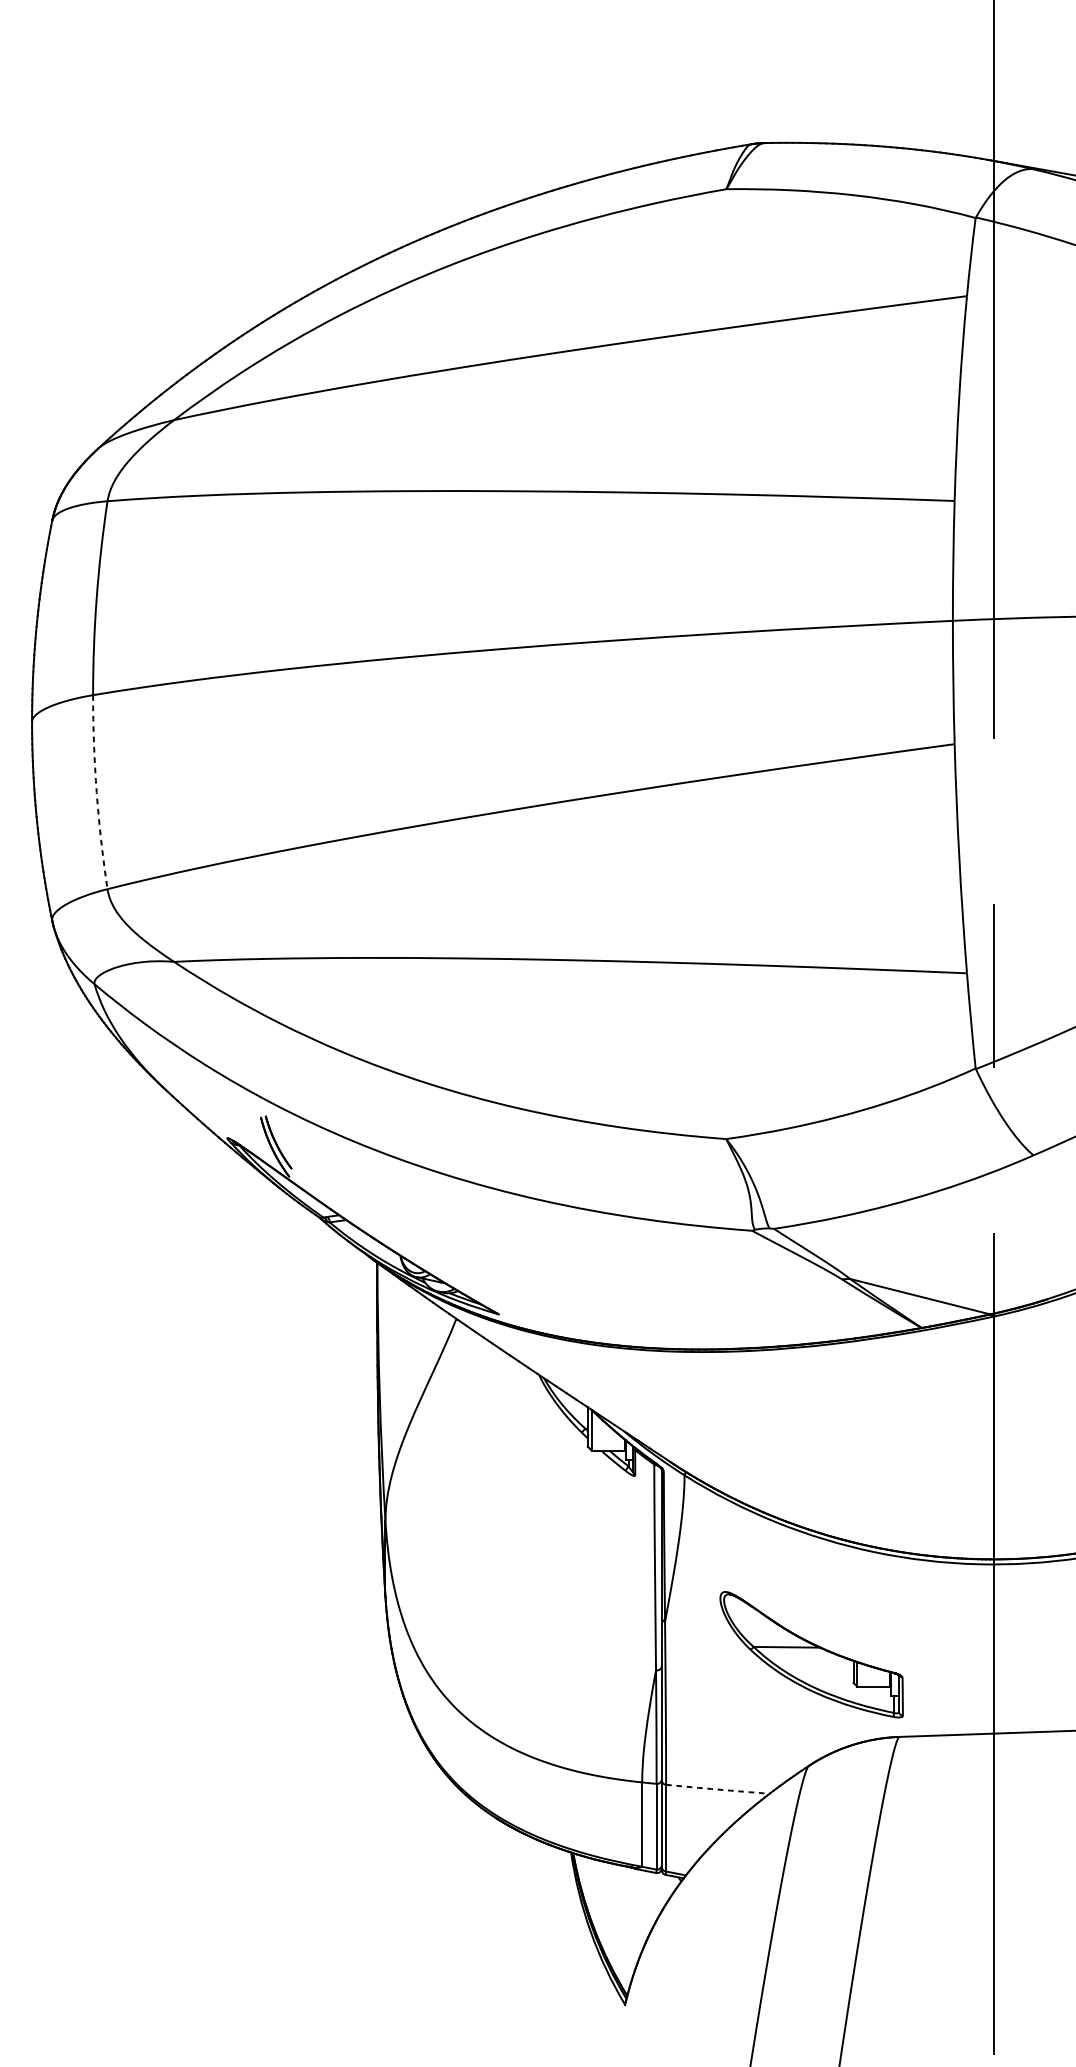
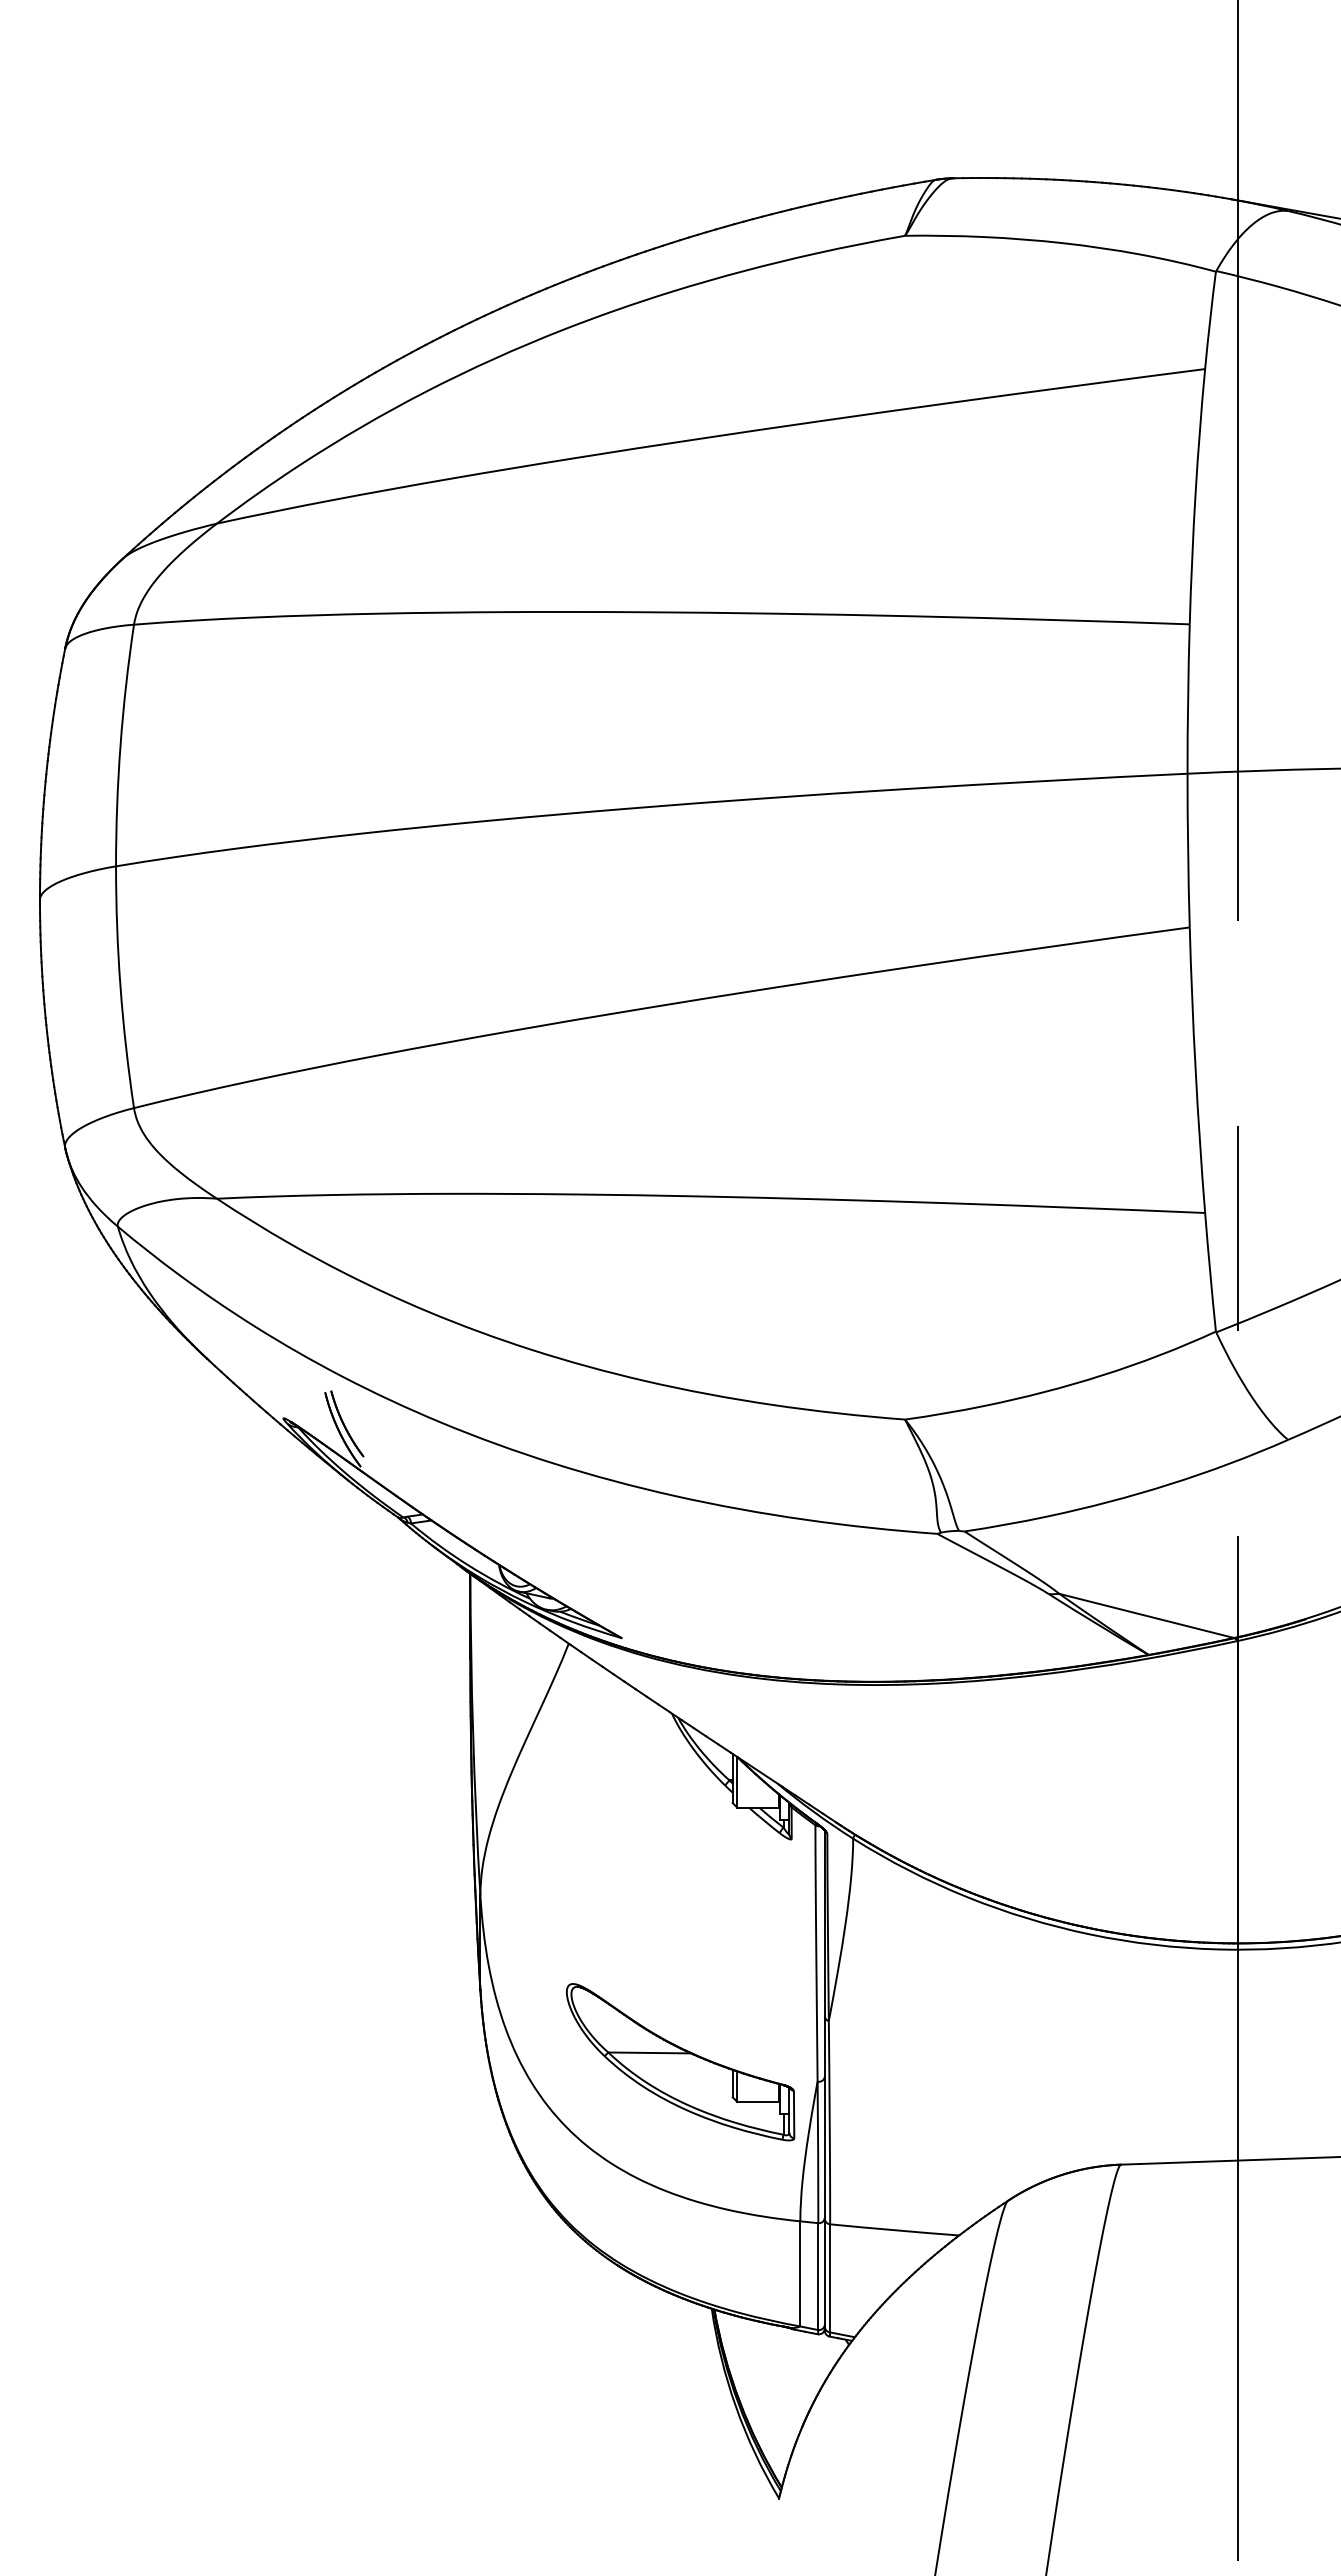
arc: (96, 792) -> (120, 987), dashed -> solid
part: (811, 1654) -> (680, 2062), moved
arc: (717, 1789) -> (894, 2230), dashed -> solid

